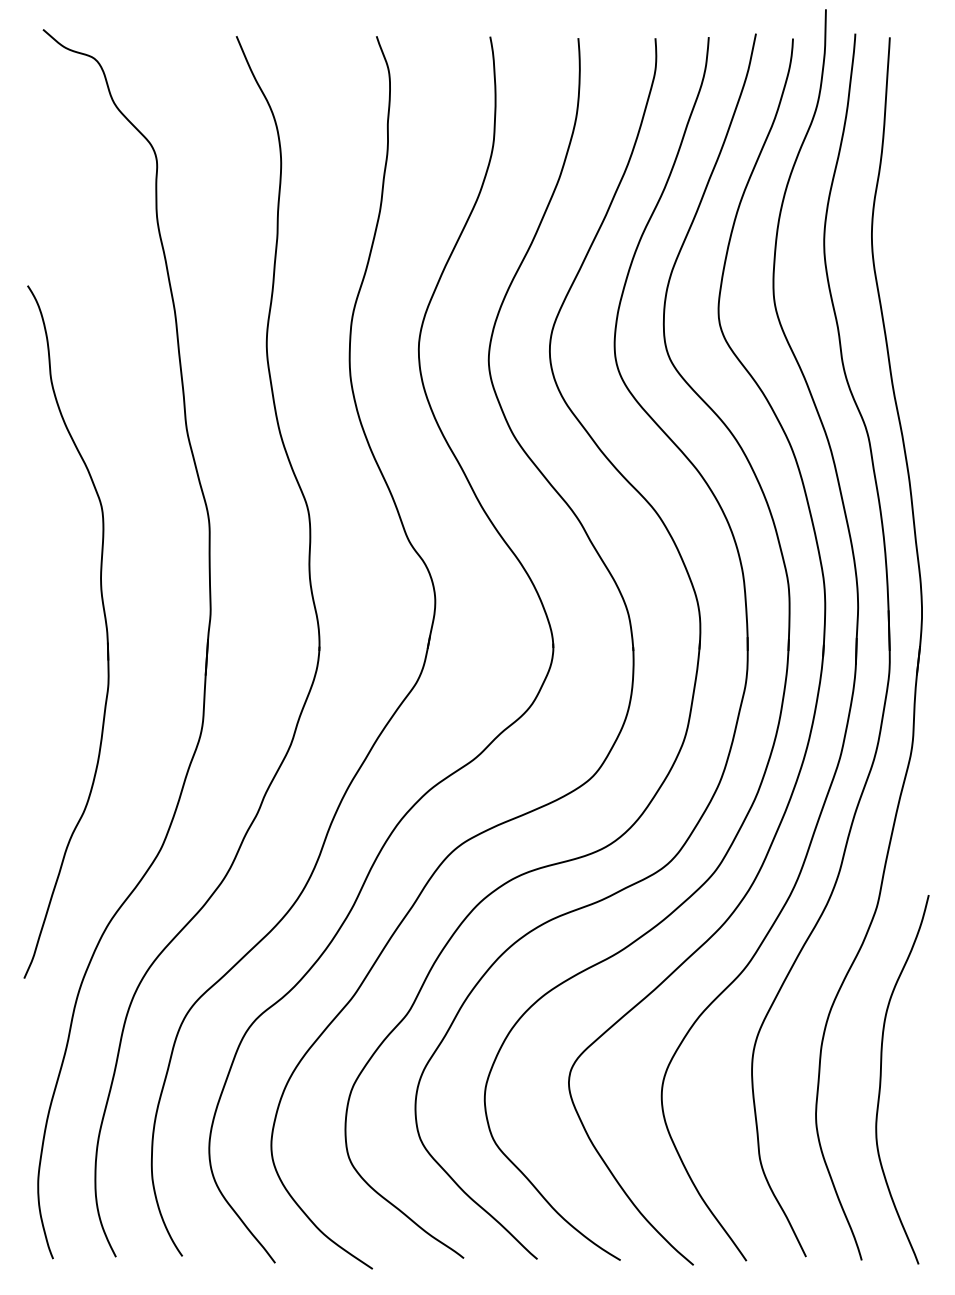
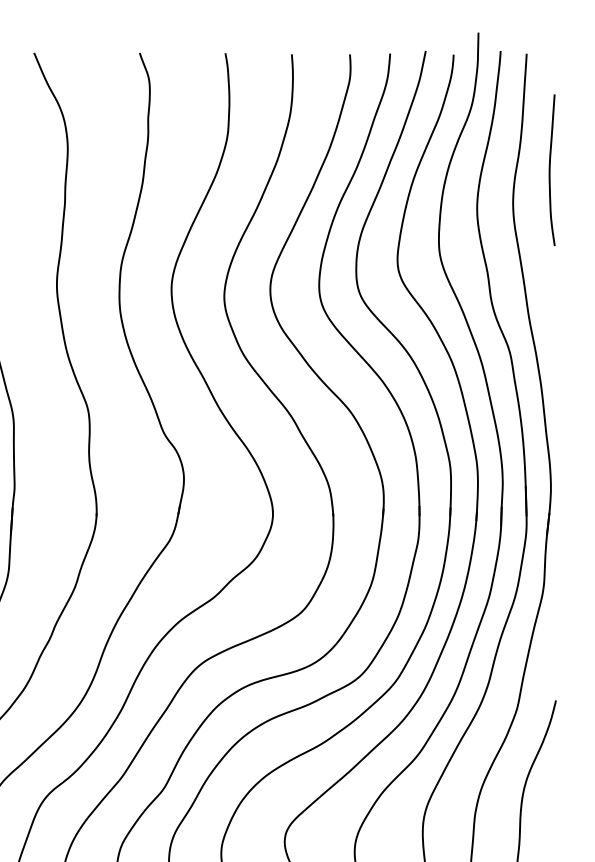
curve: (921, 191) -> (550, 169), added

